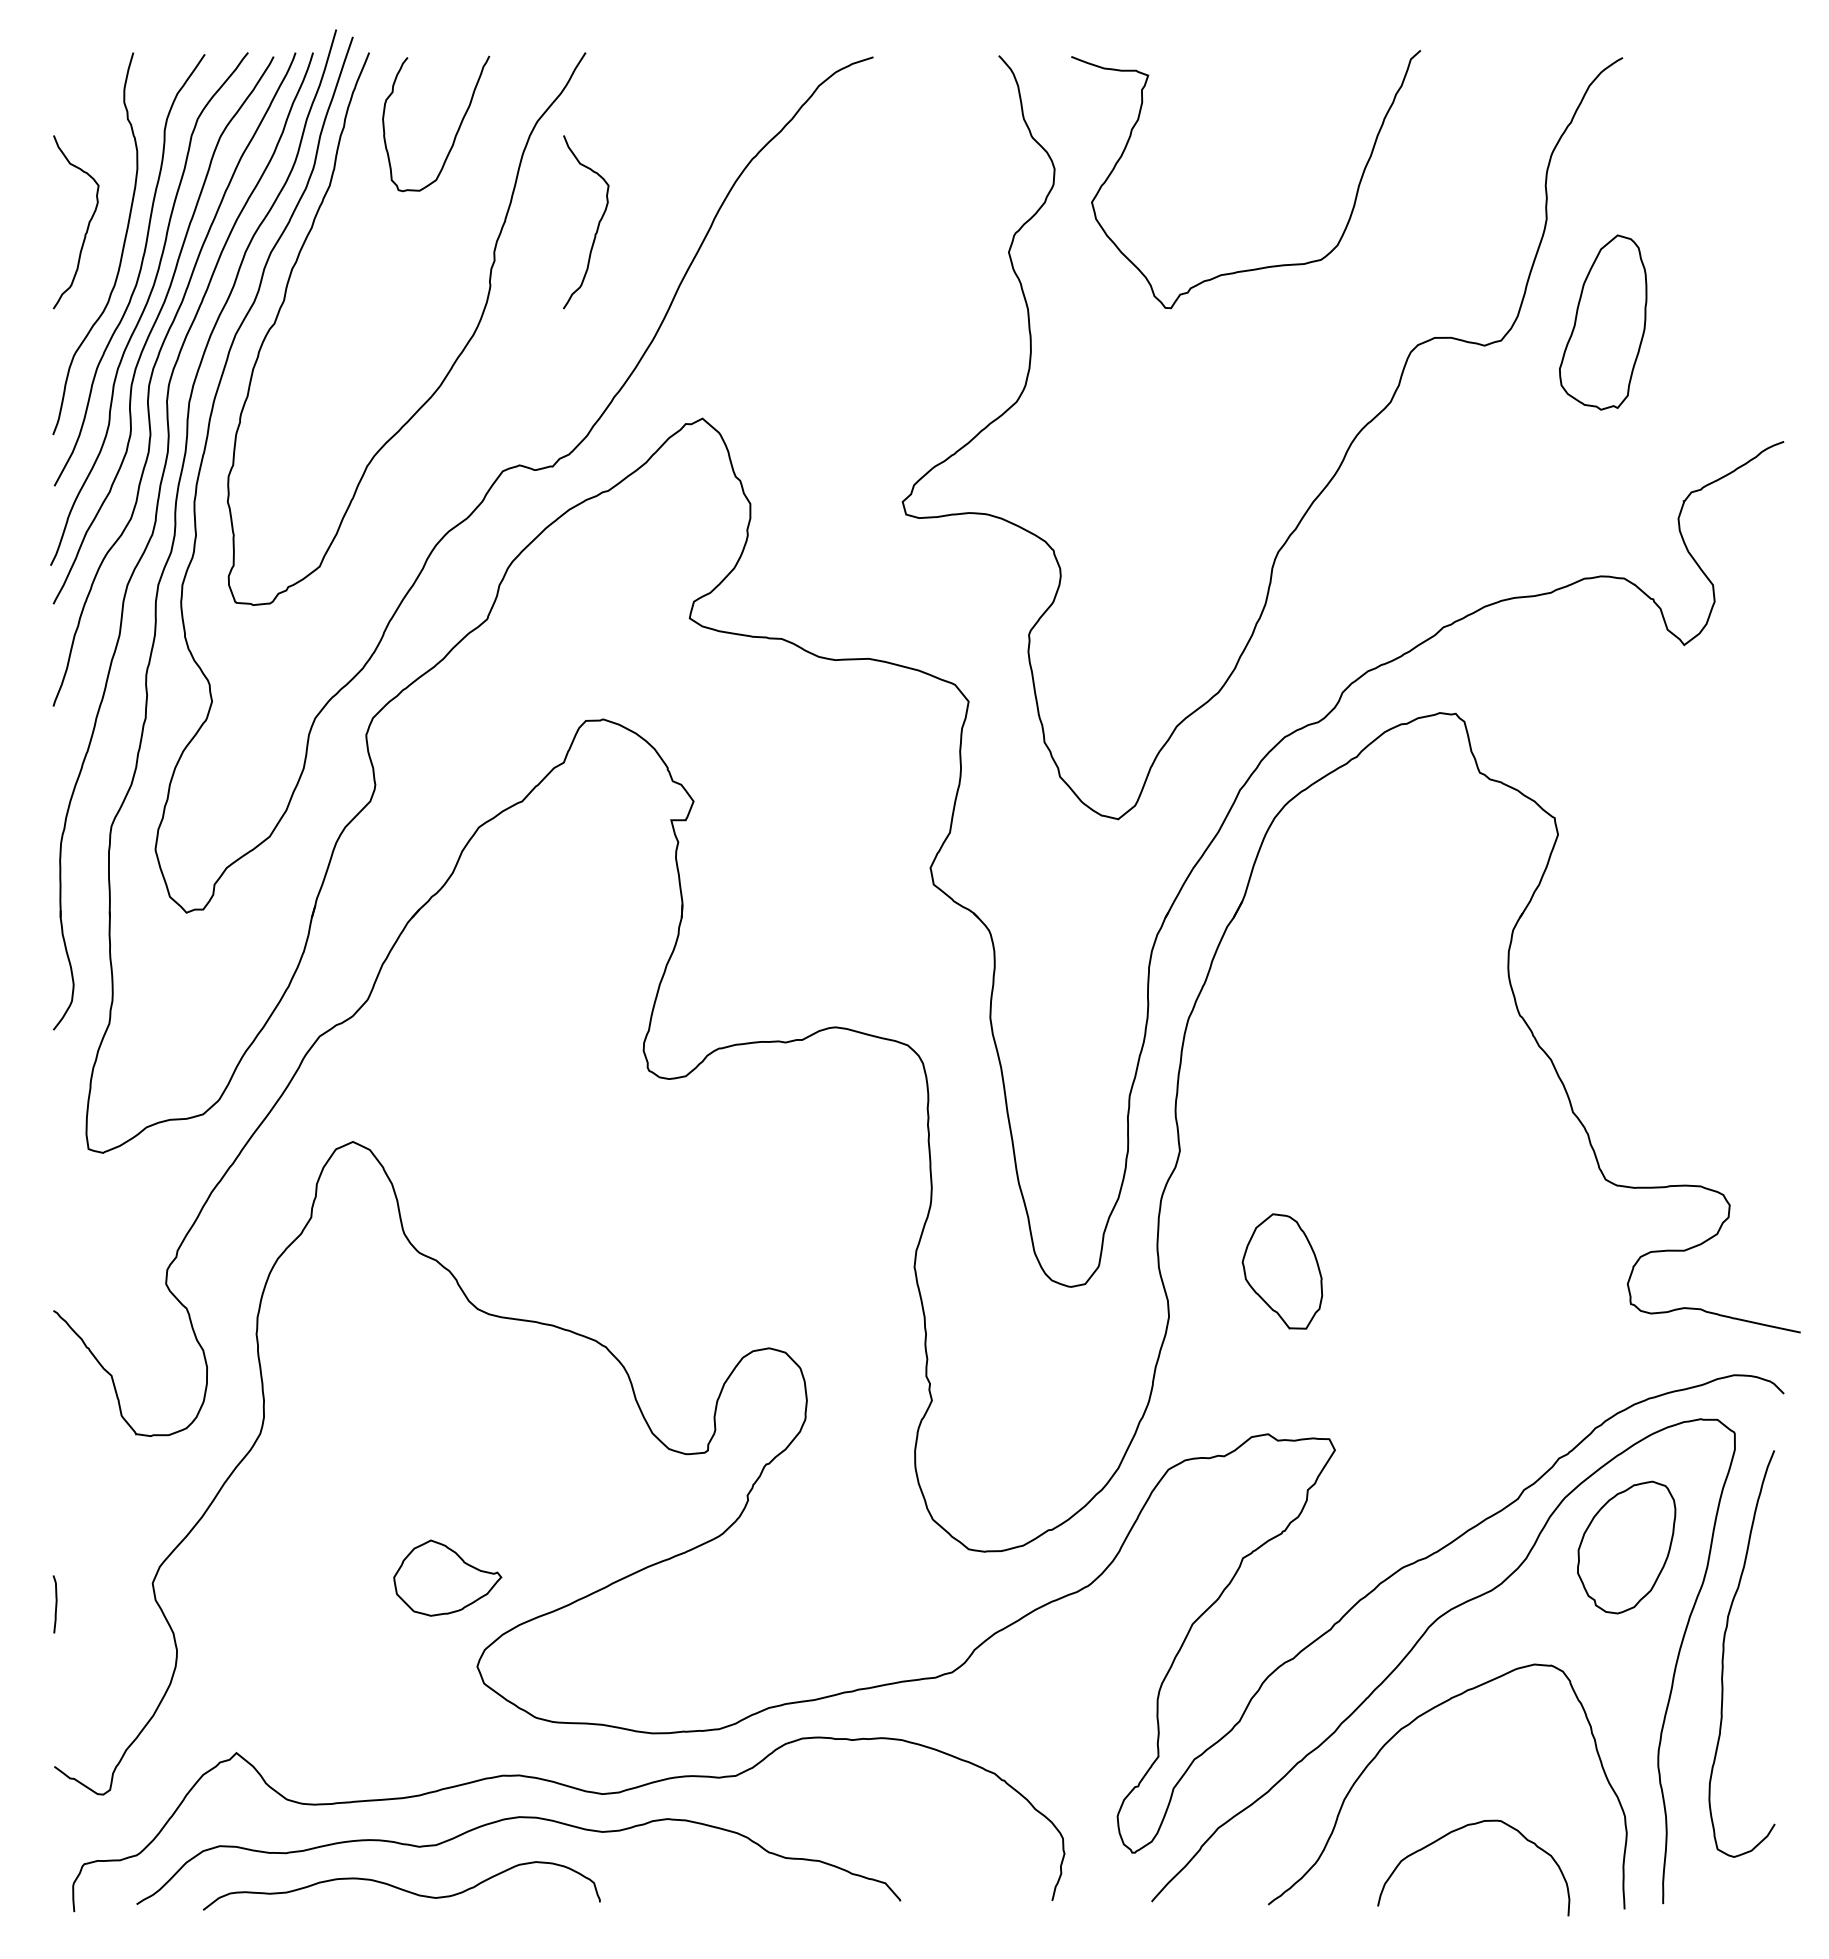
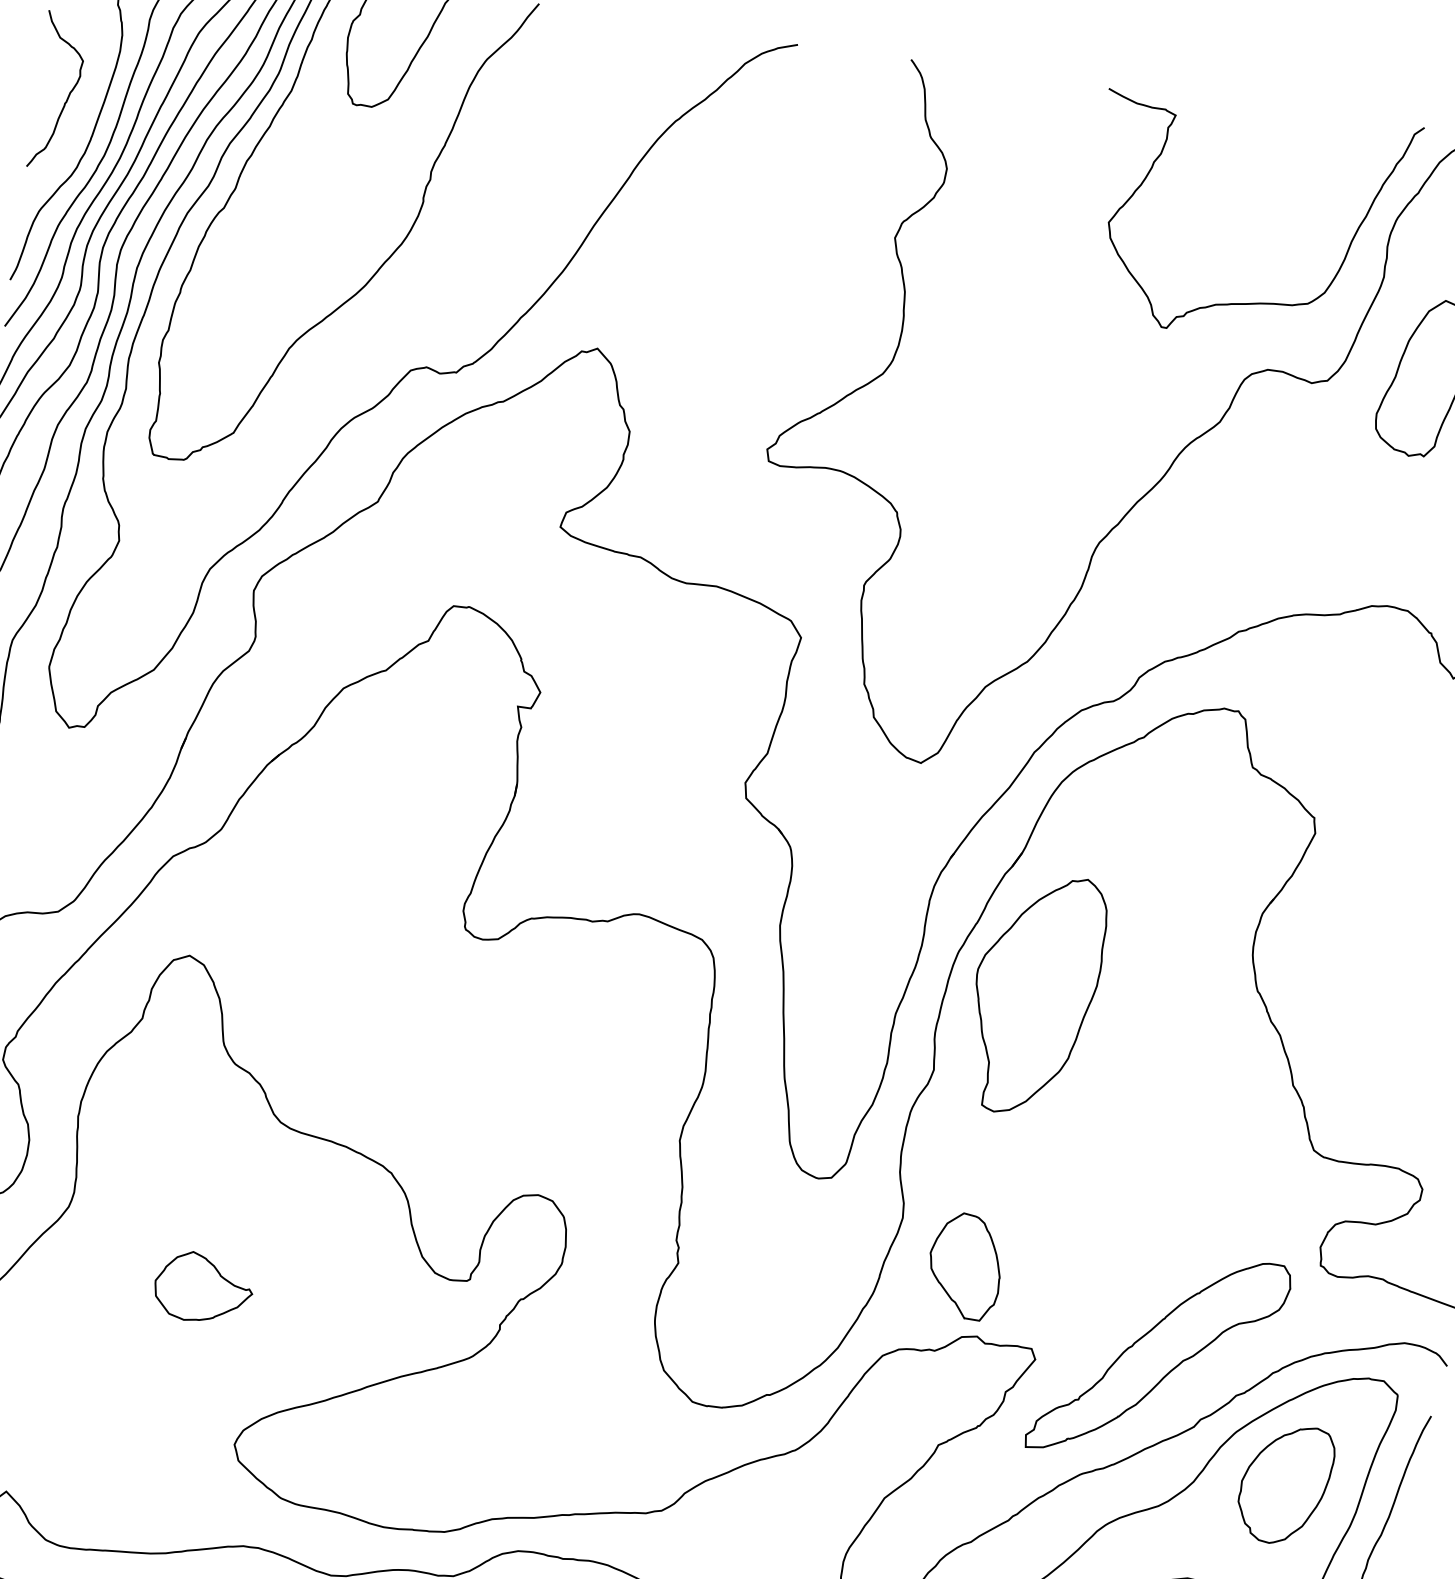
curve: (597, 225) -> (527, 161), removed
curve: (1264, 266) -> (1256, 302), moved
part: (1278, 1053) -> (1035, 994), added
part: (1282, 1271) -> (965, 1266), moved
part: (1468, 1427) -> (1158, 1356), added
part: (447, 1577) -> (203, 1287), moved

